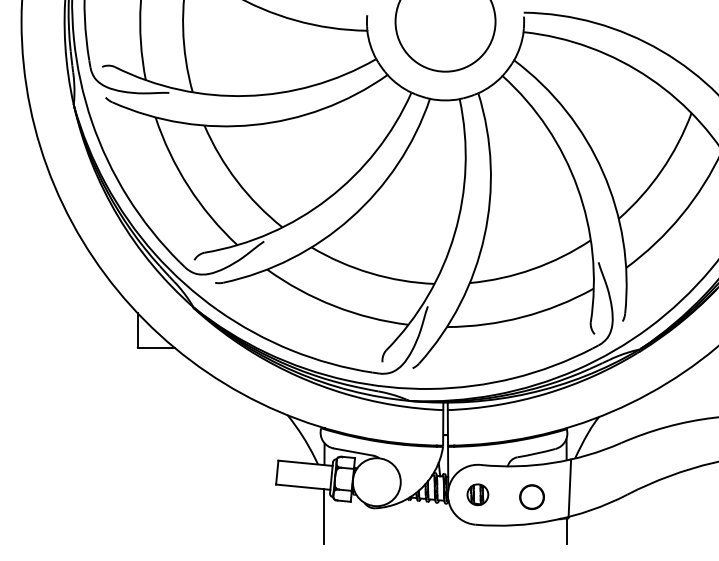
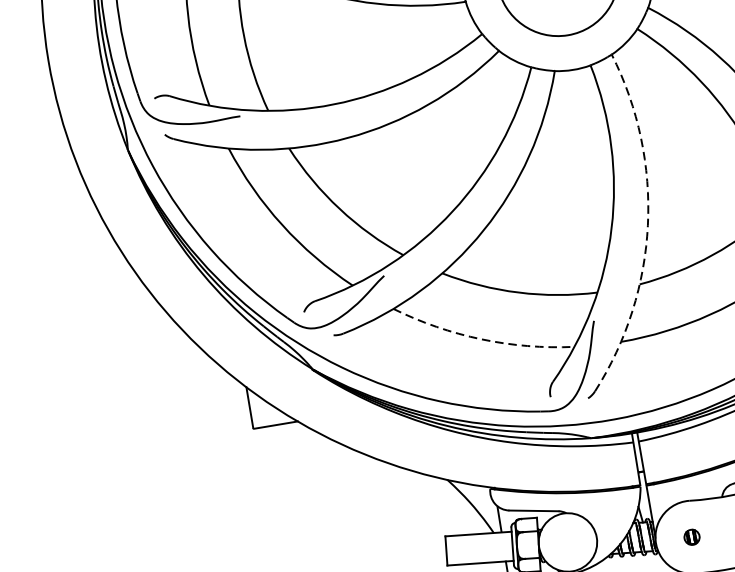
arc: (484, 236) -> (647, 225), solid -> dashed
arc: (334, 306) -> (481, 339), solid -> dashed
part: (477, 494) -> (691, 536), size x0.6

